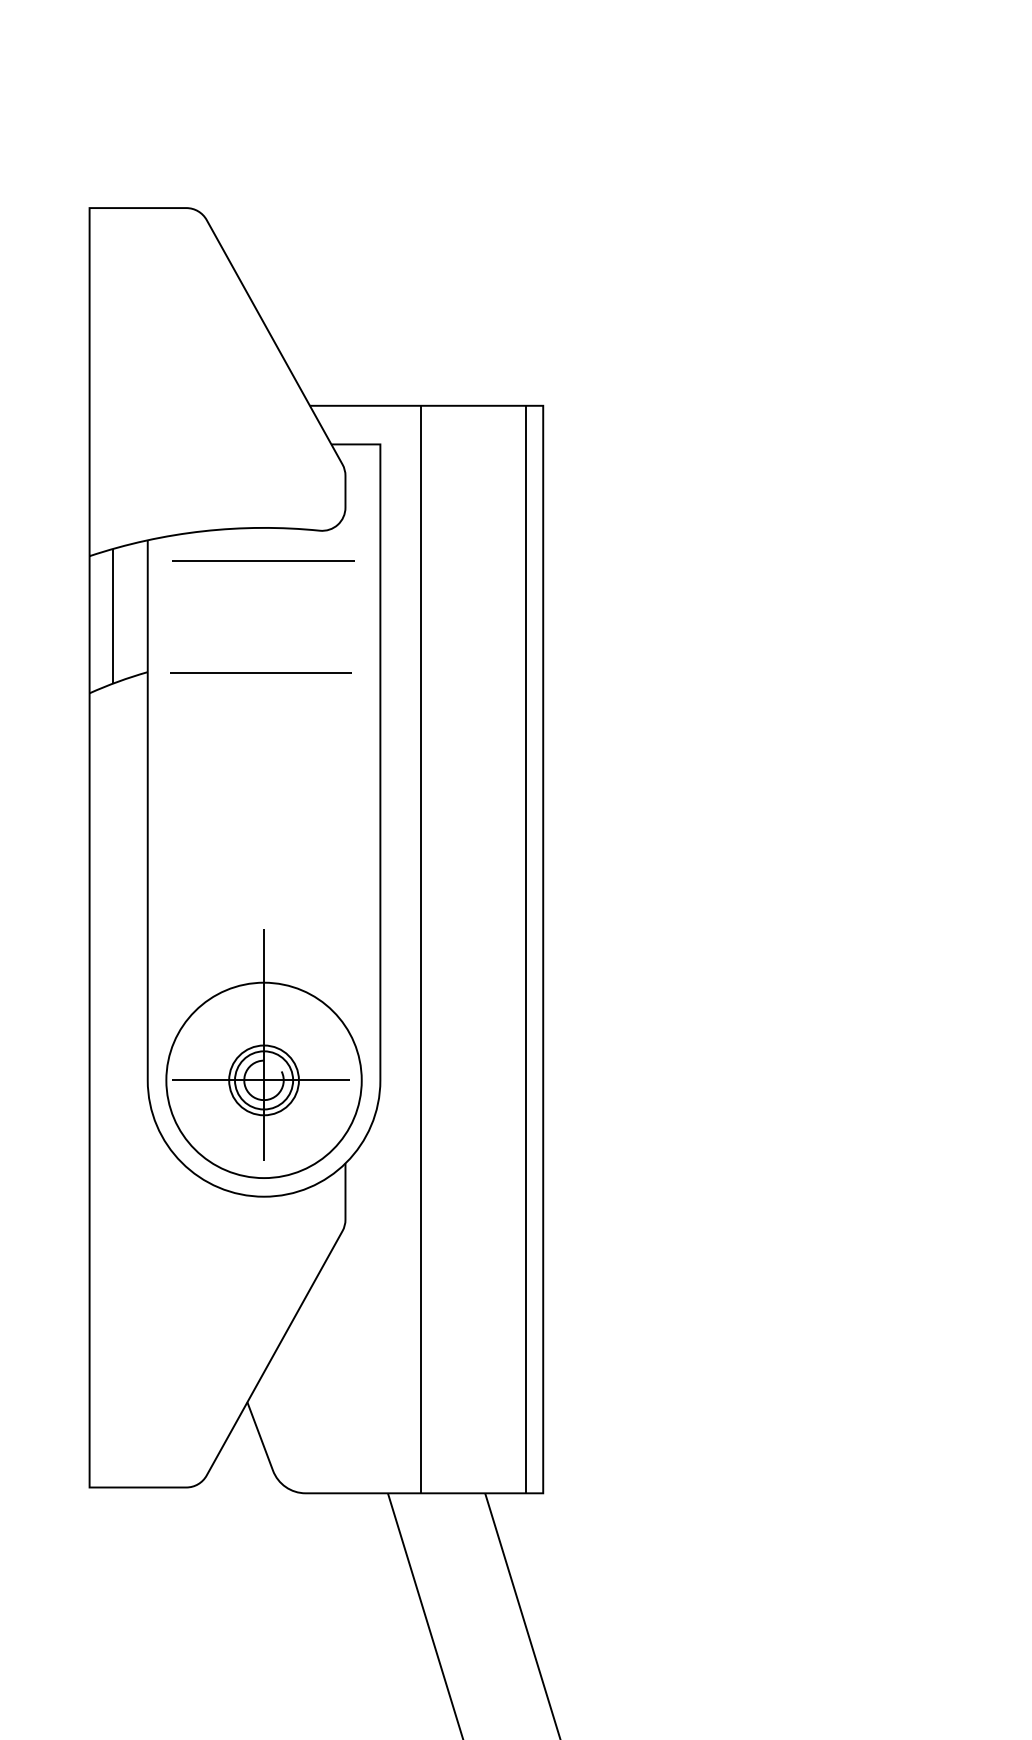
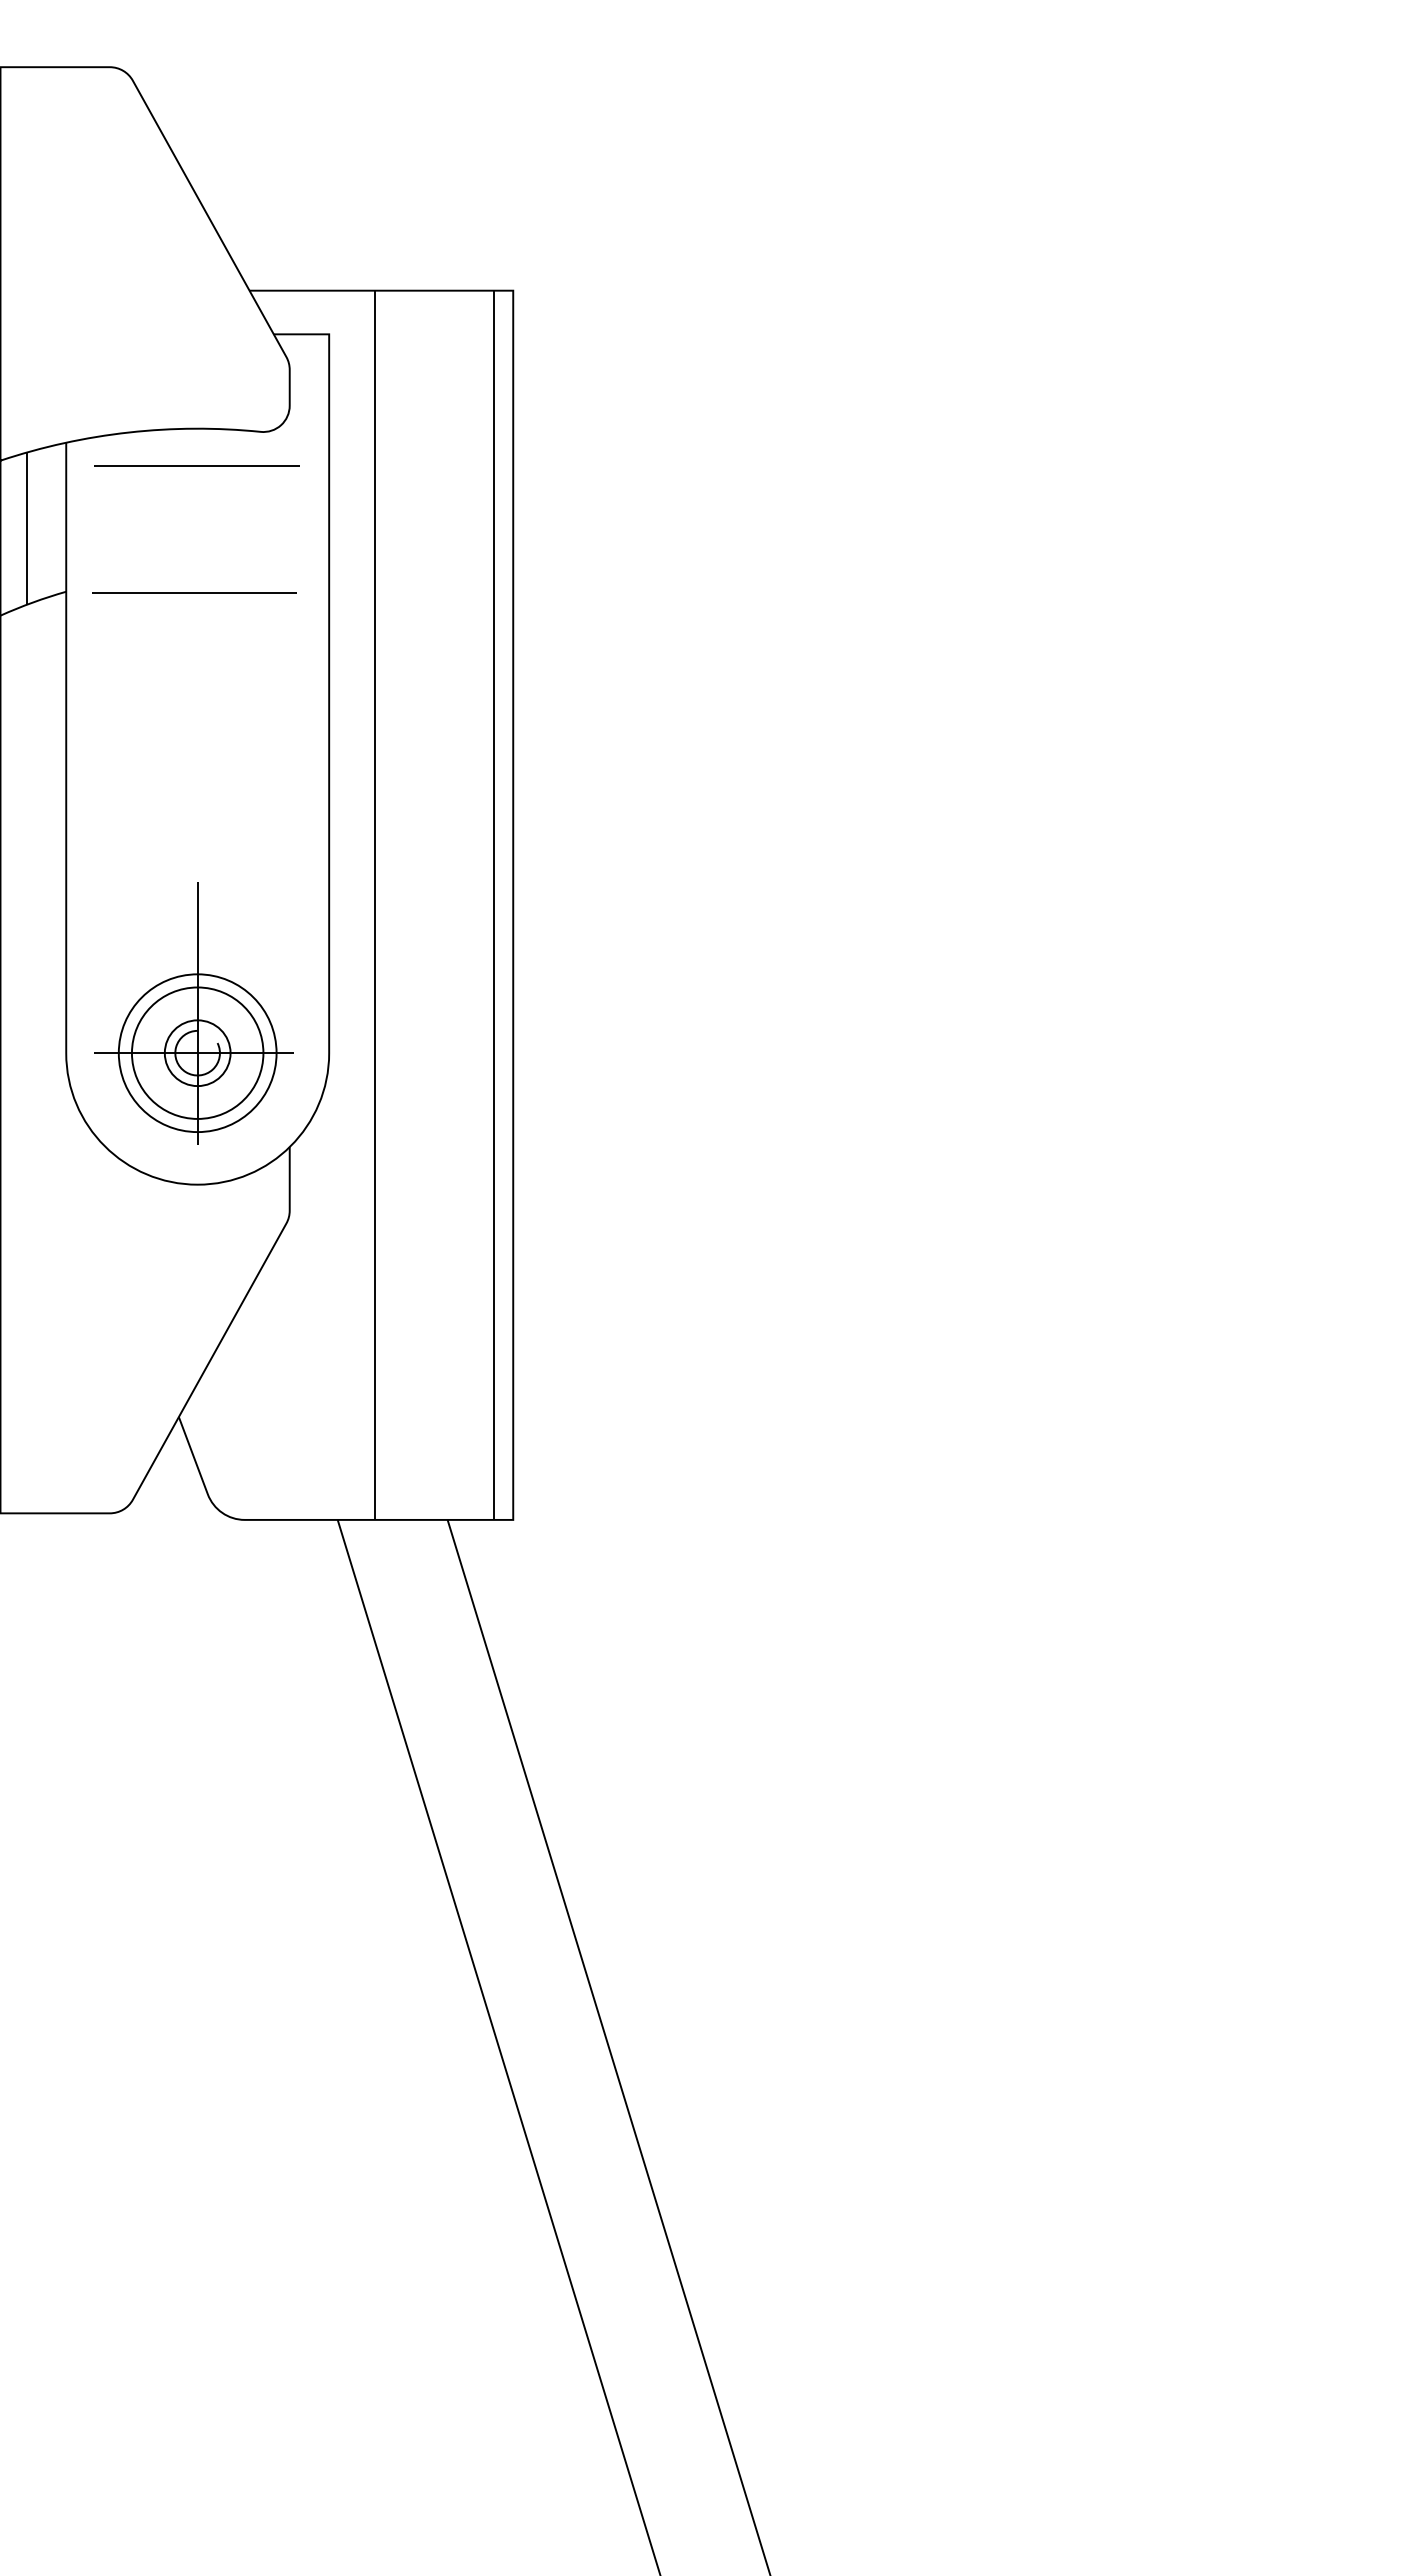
circle: (263, 1079) -> (197, 1052), size x1.67
circle: (263, 1080) -> (197, 1053), size x0.71

